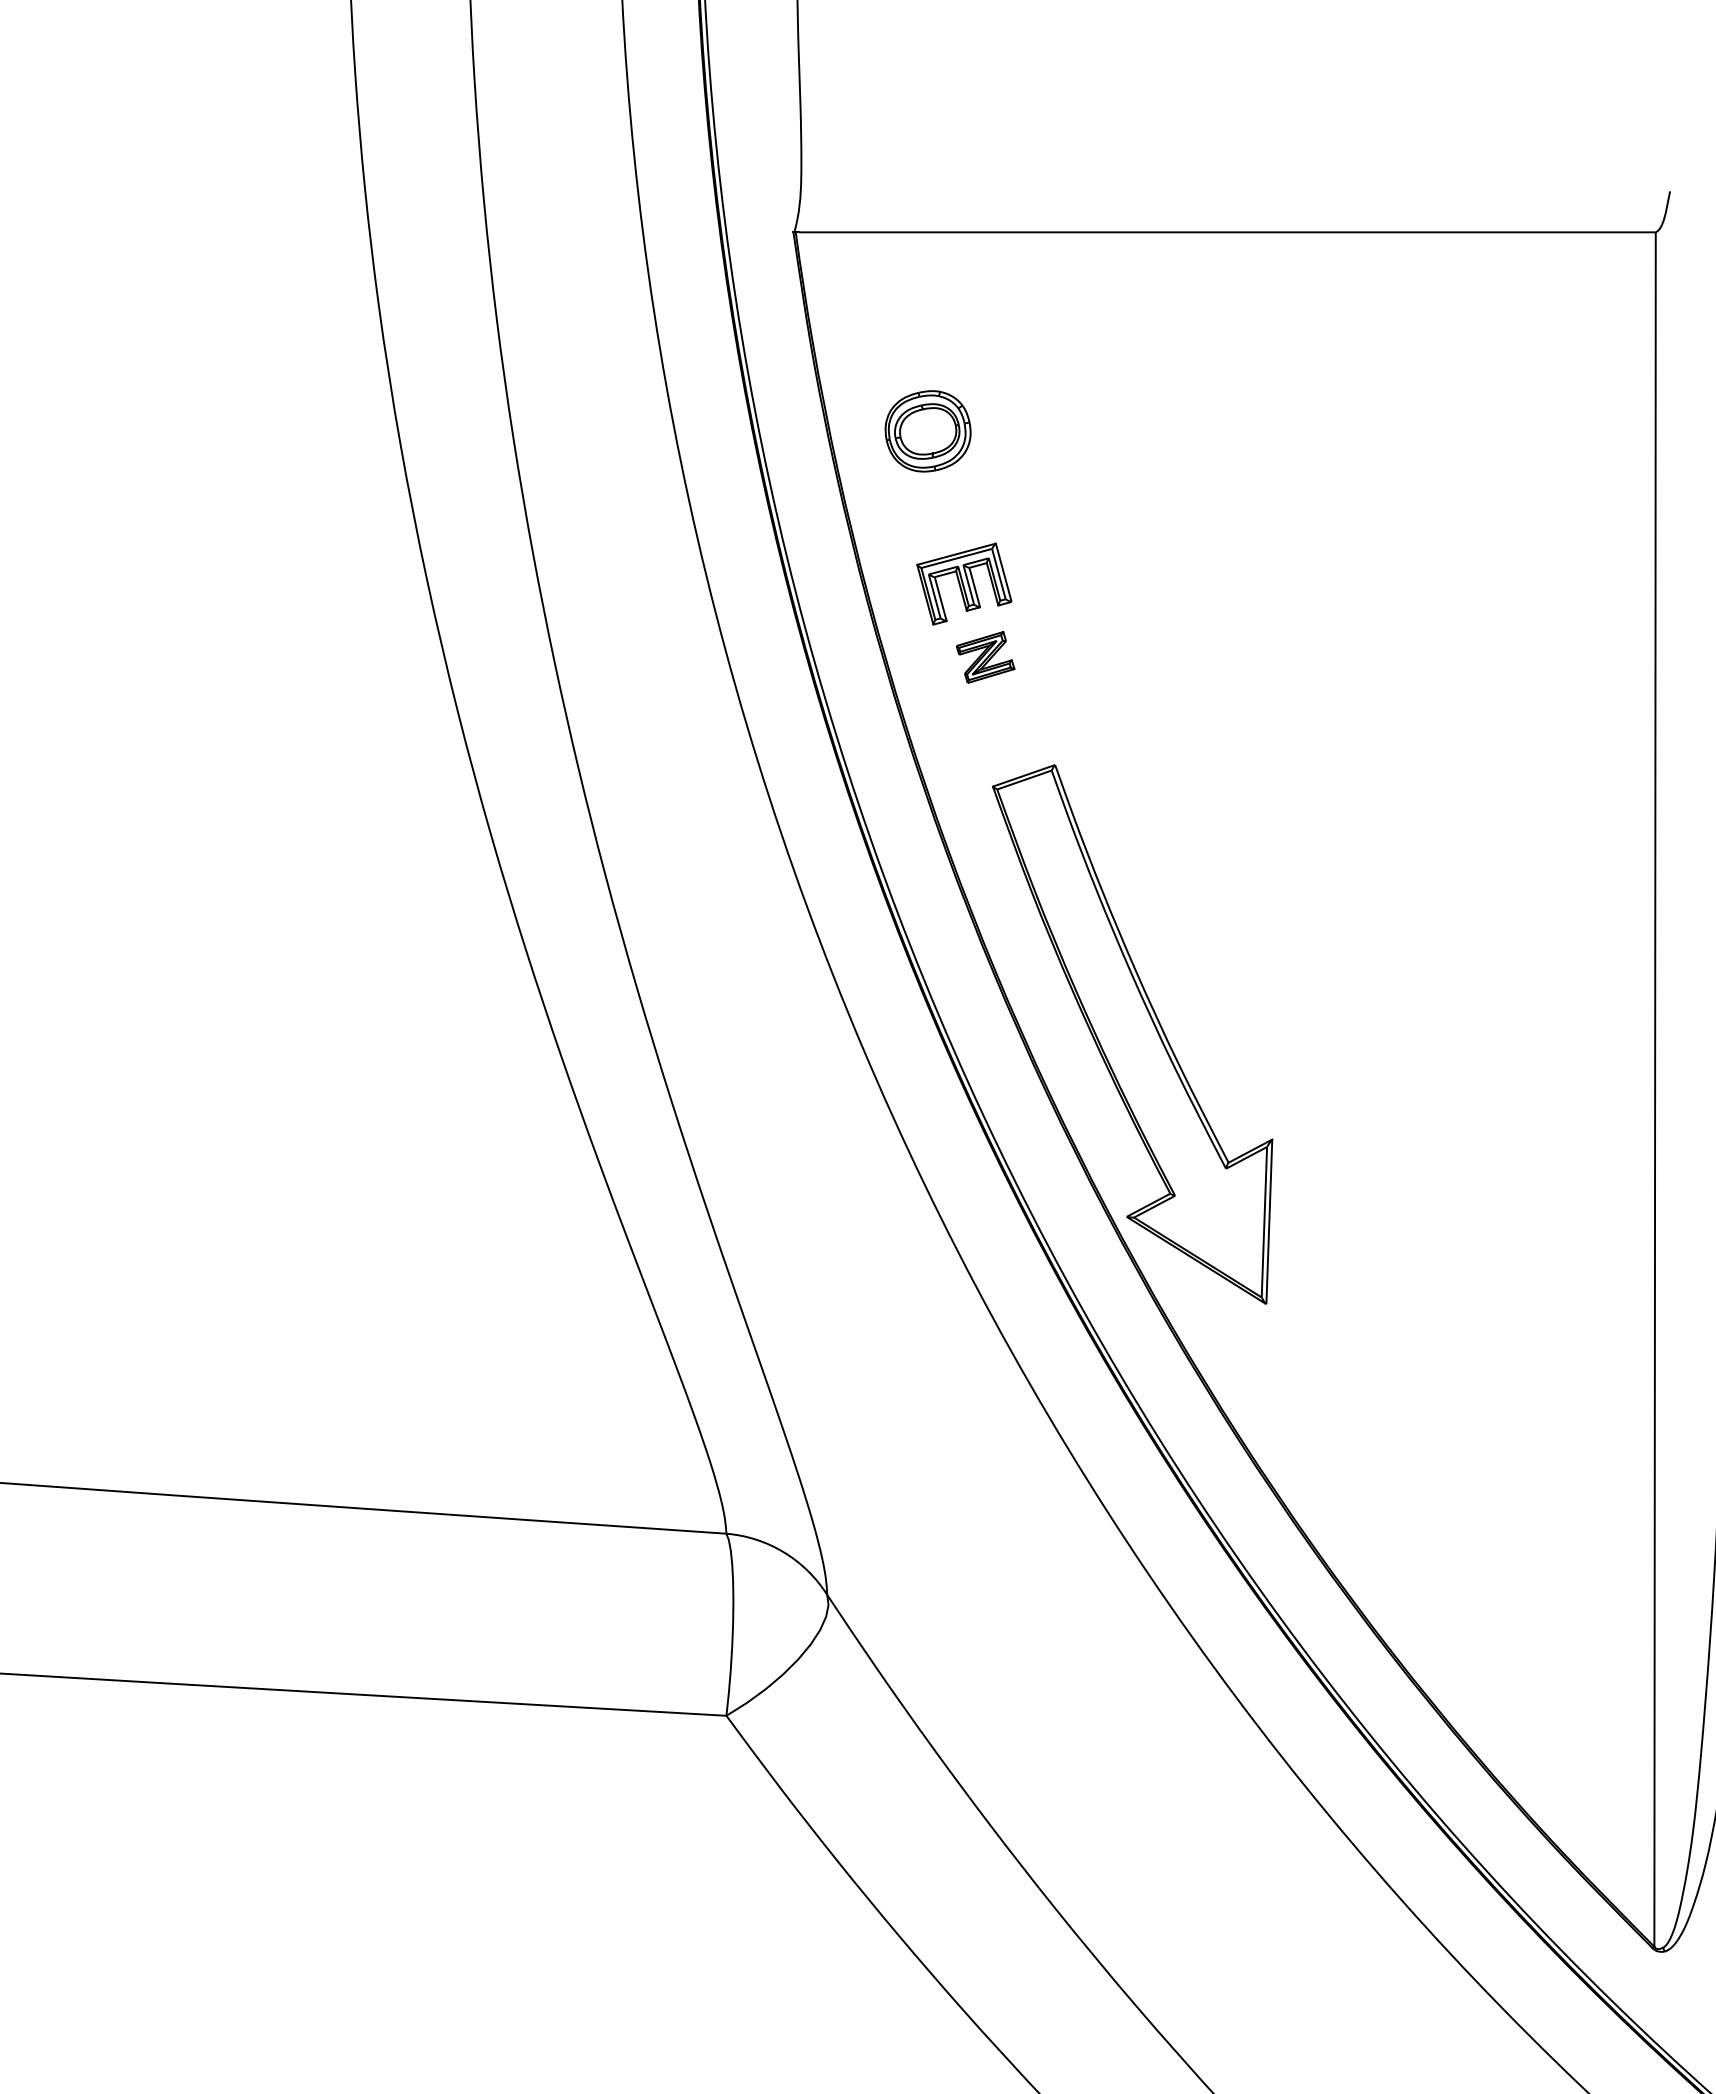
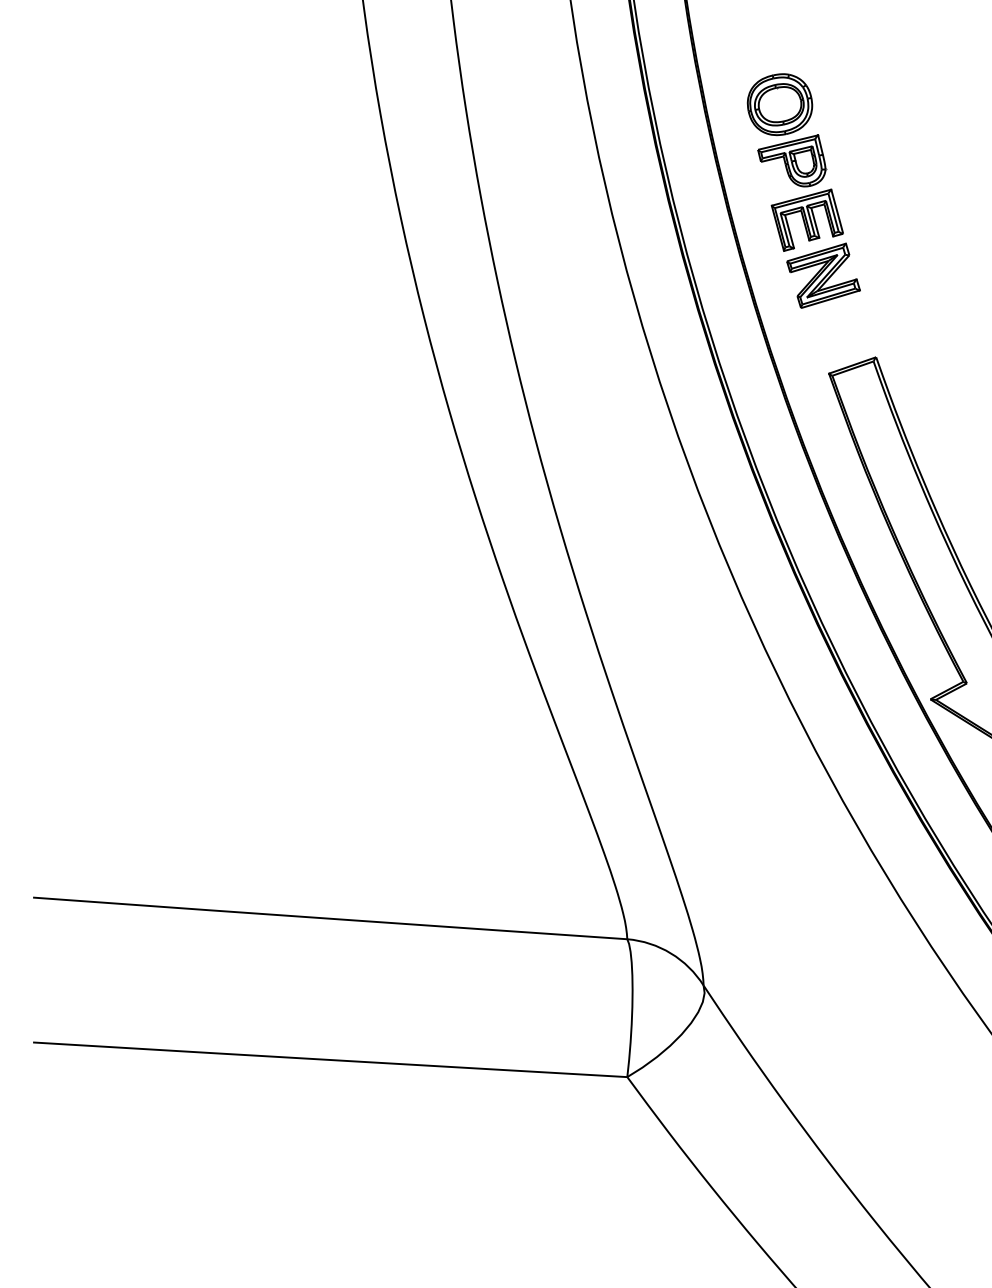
part: (943, 505) -> (791, 160), added
part: (985, 657) -> (823, 275), size x1.67

